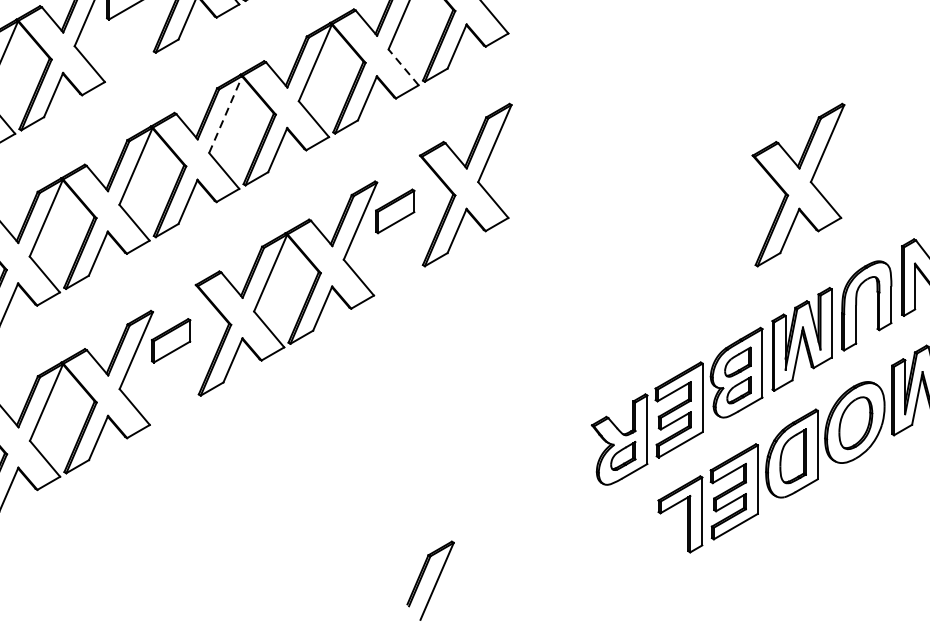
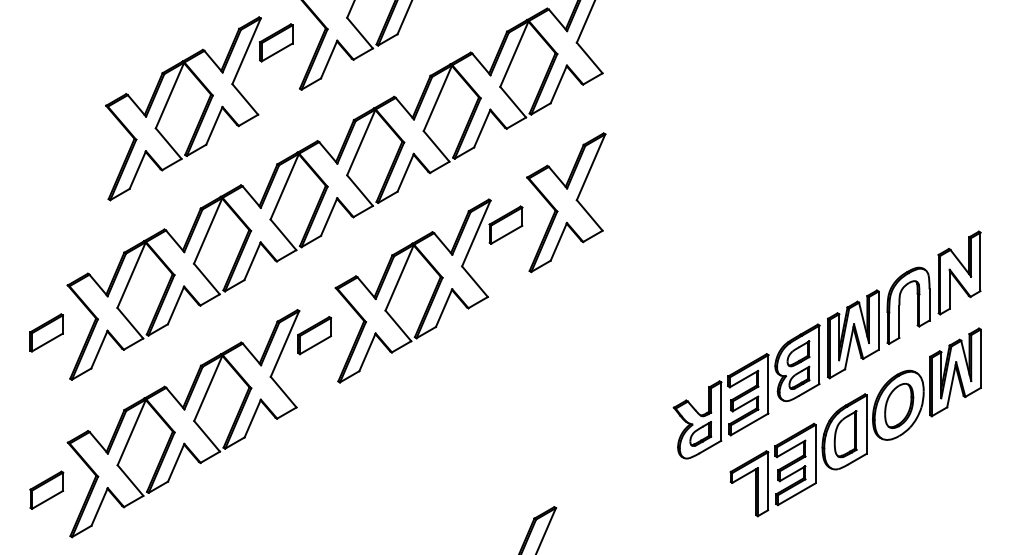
line: (404, 67) -> (513, 102), dashed -> solid
line: (225, 114) -> (361, 142), dashed -> solid
part: (798, 184) -> (850, 202), removed

